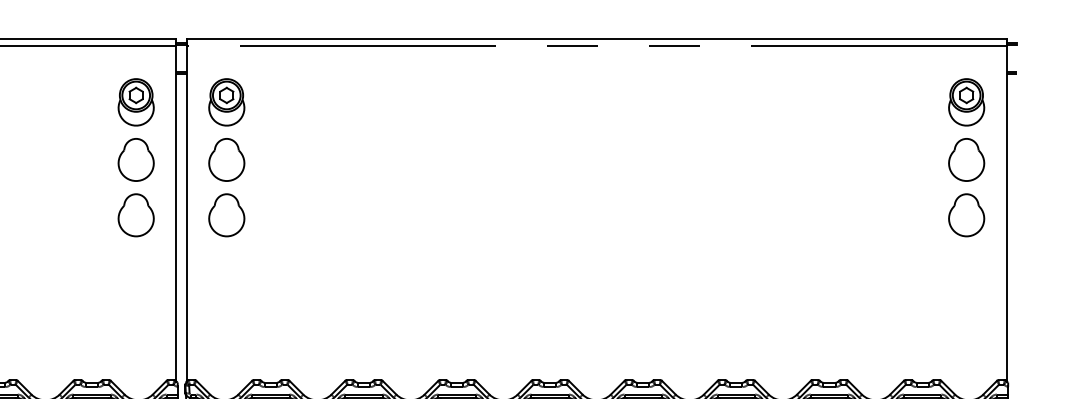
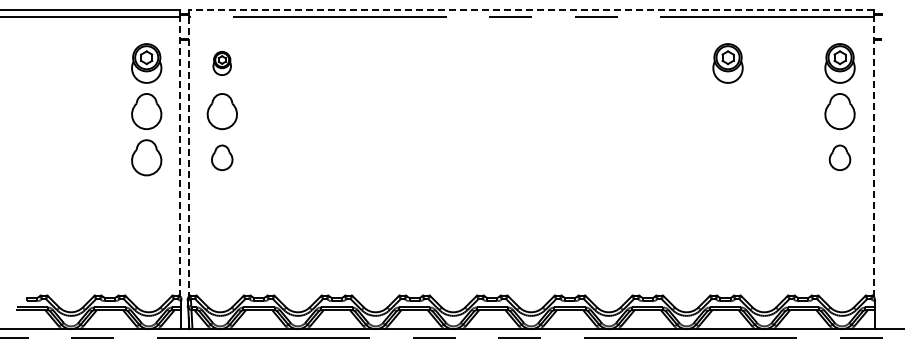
line: (595, 38) -> (530, 10), solid -> dashed
part: (225, 102) -> (221, 63), size x0.6
part: (831, 102) -> (727, 63), added
line: (176, 213) -> (180, 156), solid -> dashed
line: (1006, 213) -> (873, 156), solid -> dashed
line: (186, 214) -> (188, 157), solid -> dashed
part: (225, 214) -> (221, 157), size x0.7
part: (966, 214) -> (839, 157), size x0.7

